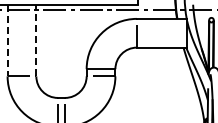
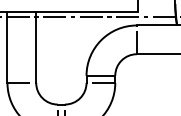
line: (7, 40) -> (7, 47), dashed -> solid
line: (36, 40) -> (36, 47), dashed -> solid

